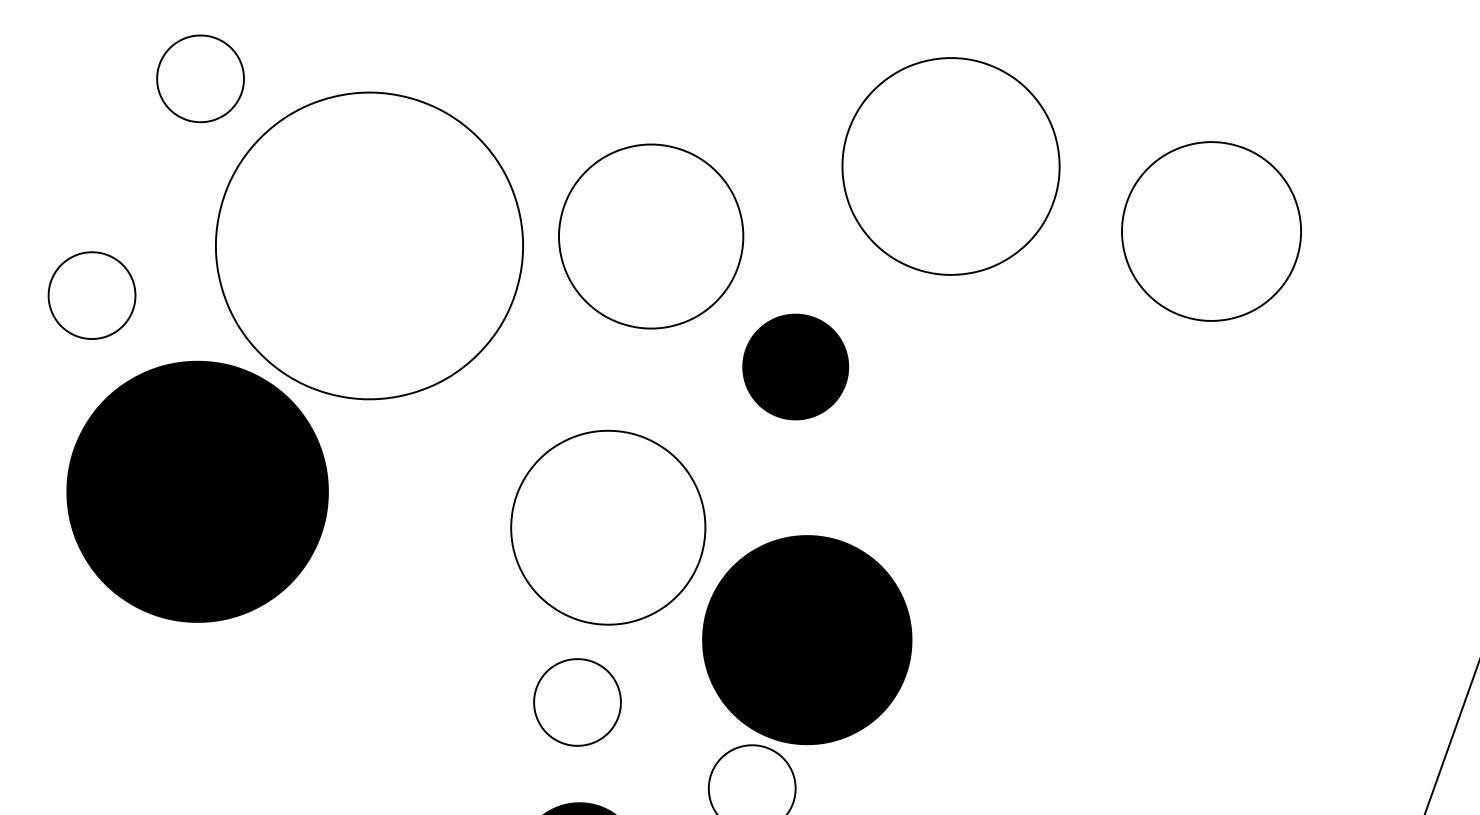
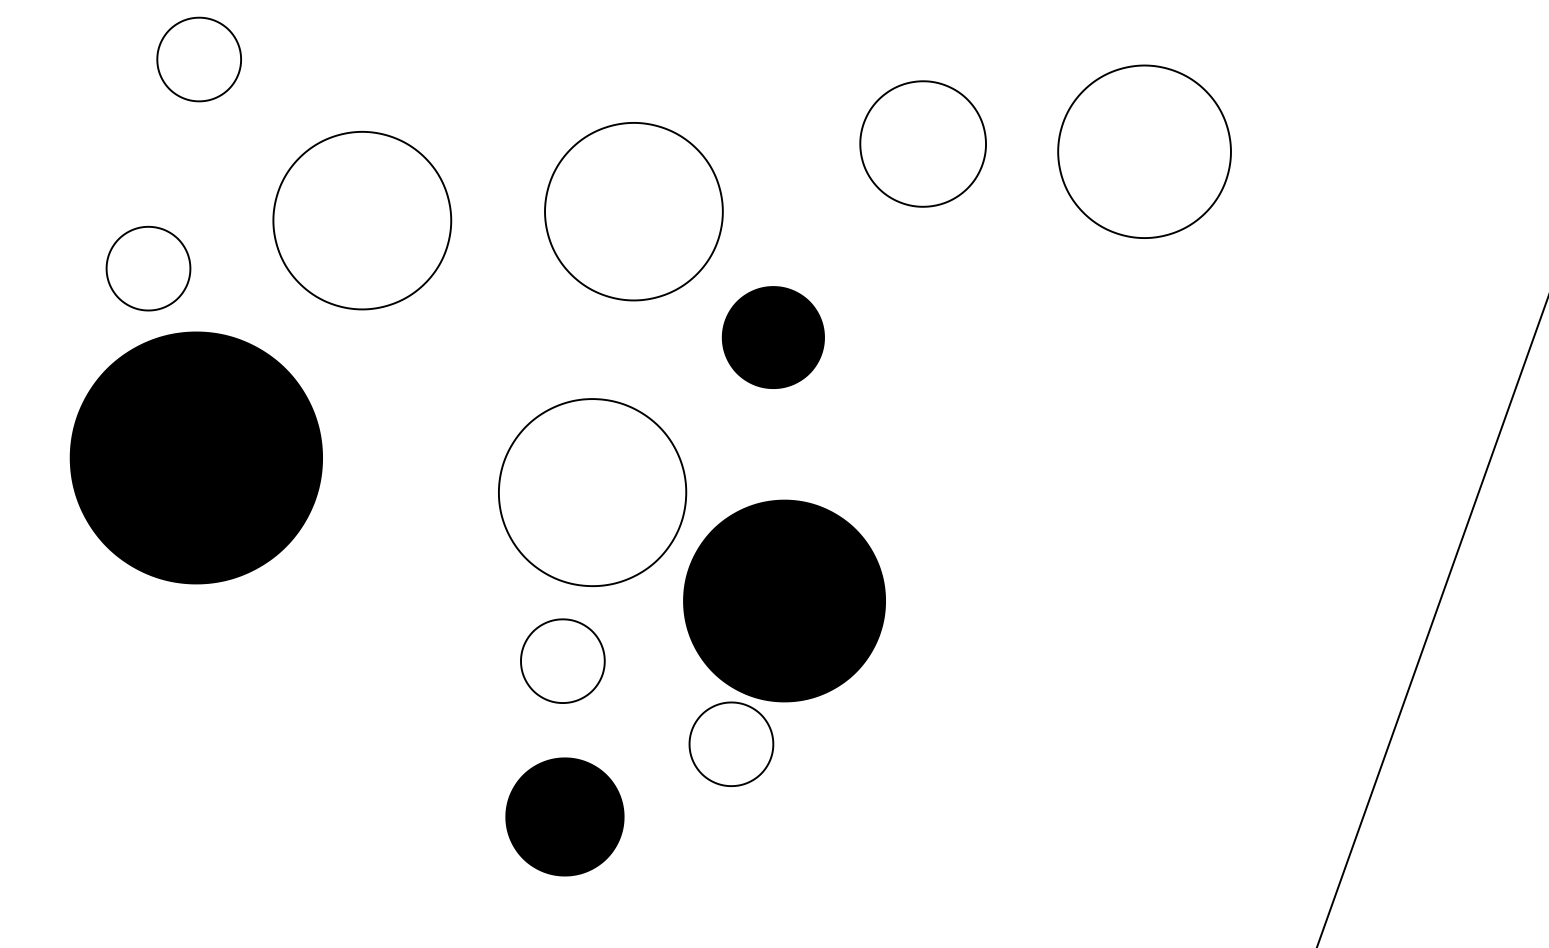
part: (950, 165) -> (922, 143), size x0.6
part: (1211, 231) -> (1144, 151), moved
part: (369, 245) -> (362, 220), size x0.6
part: (92, 295) -> (148, 268), moved

